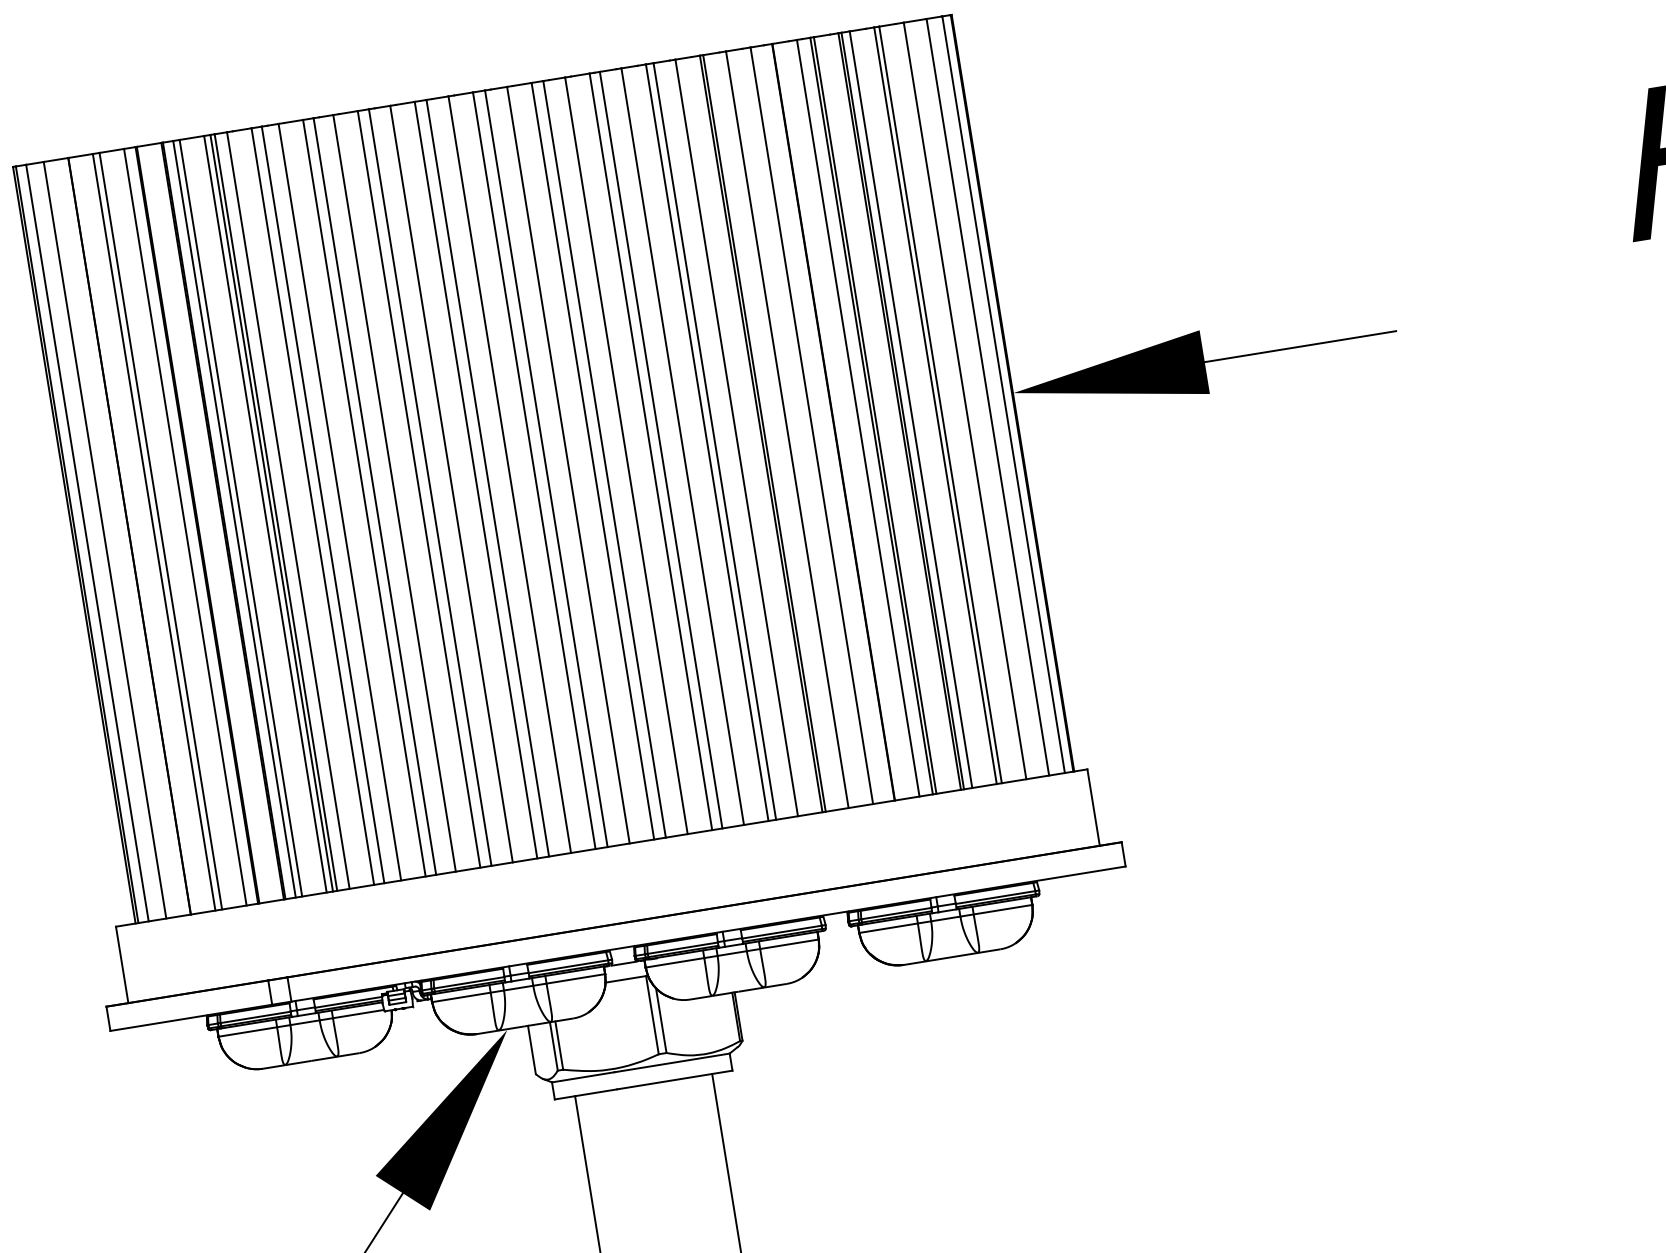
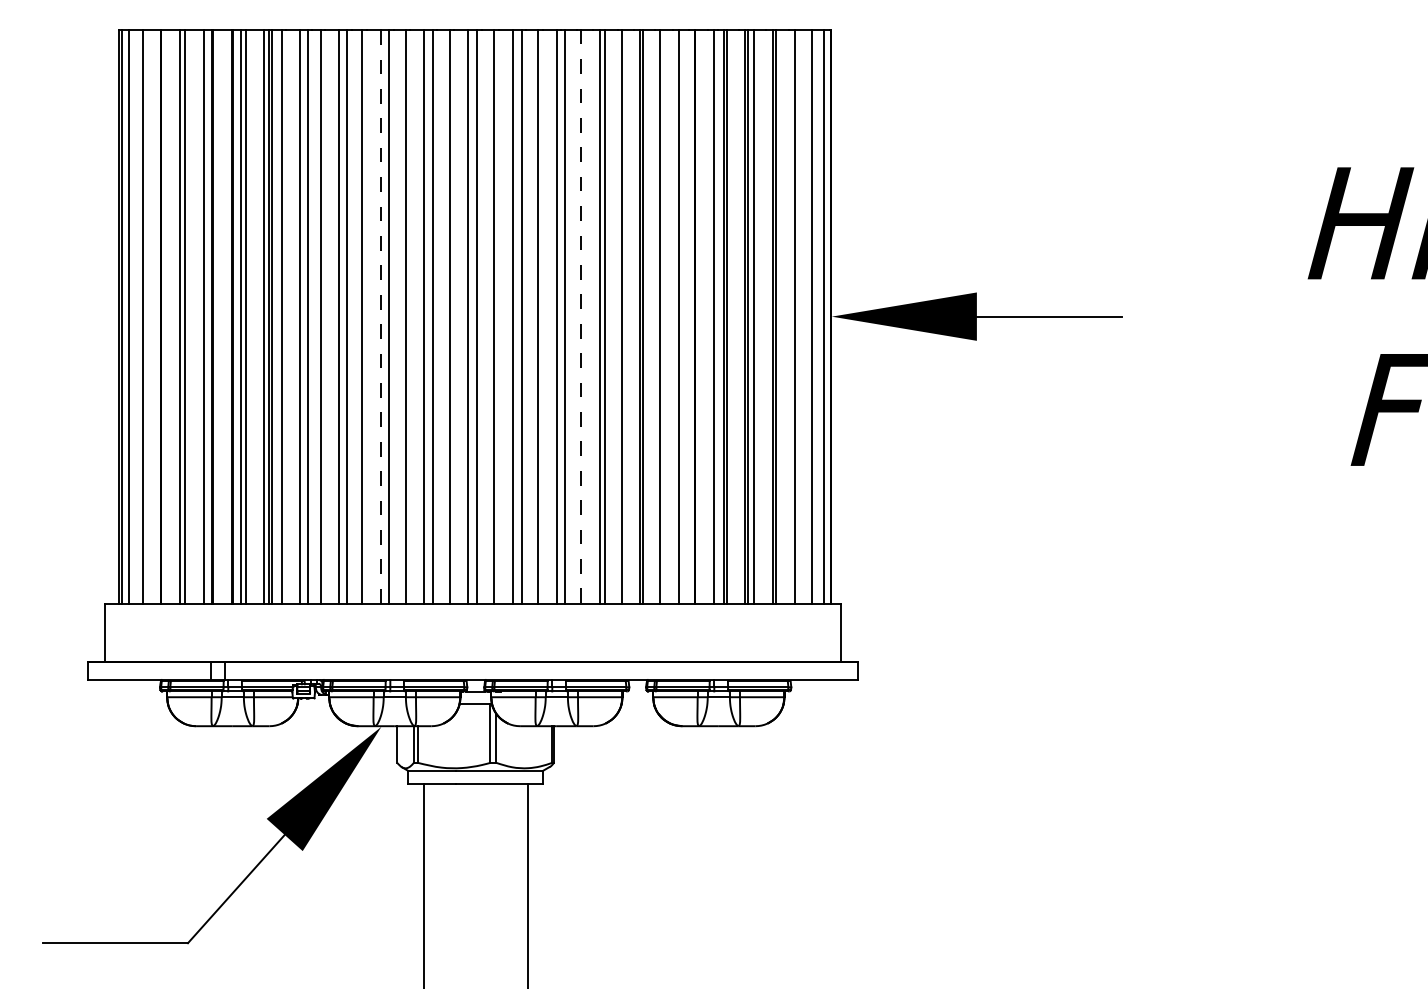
line: (682, 446) -> (580, 316), solid -> dashed
line: (418, 489) -> (380, 316), solid -> dashed

